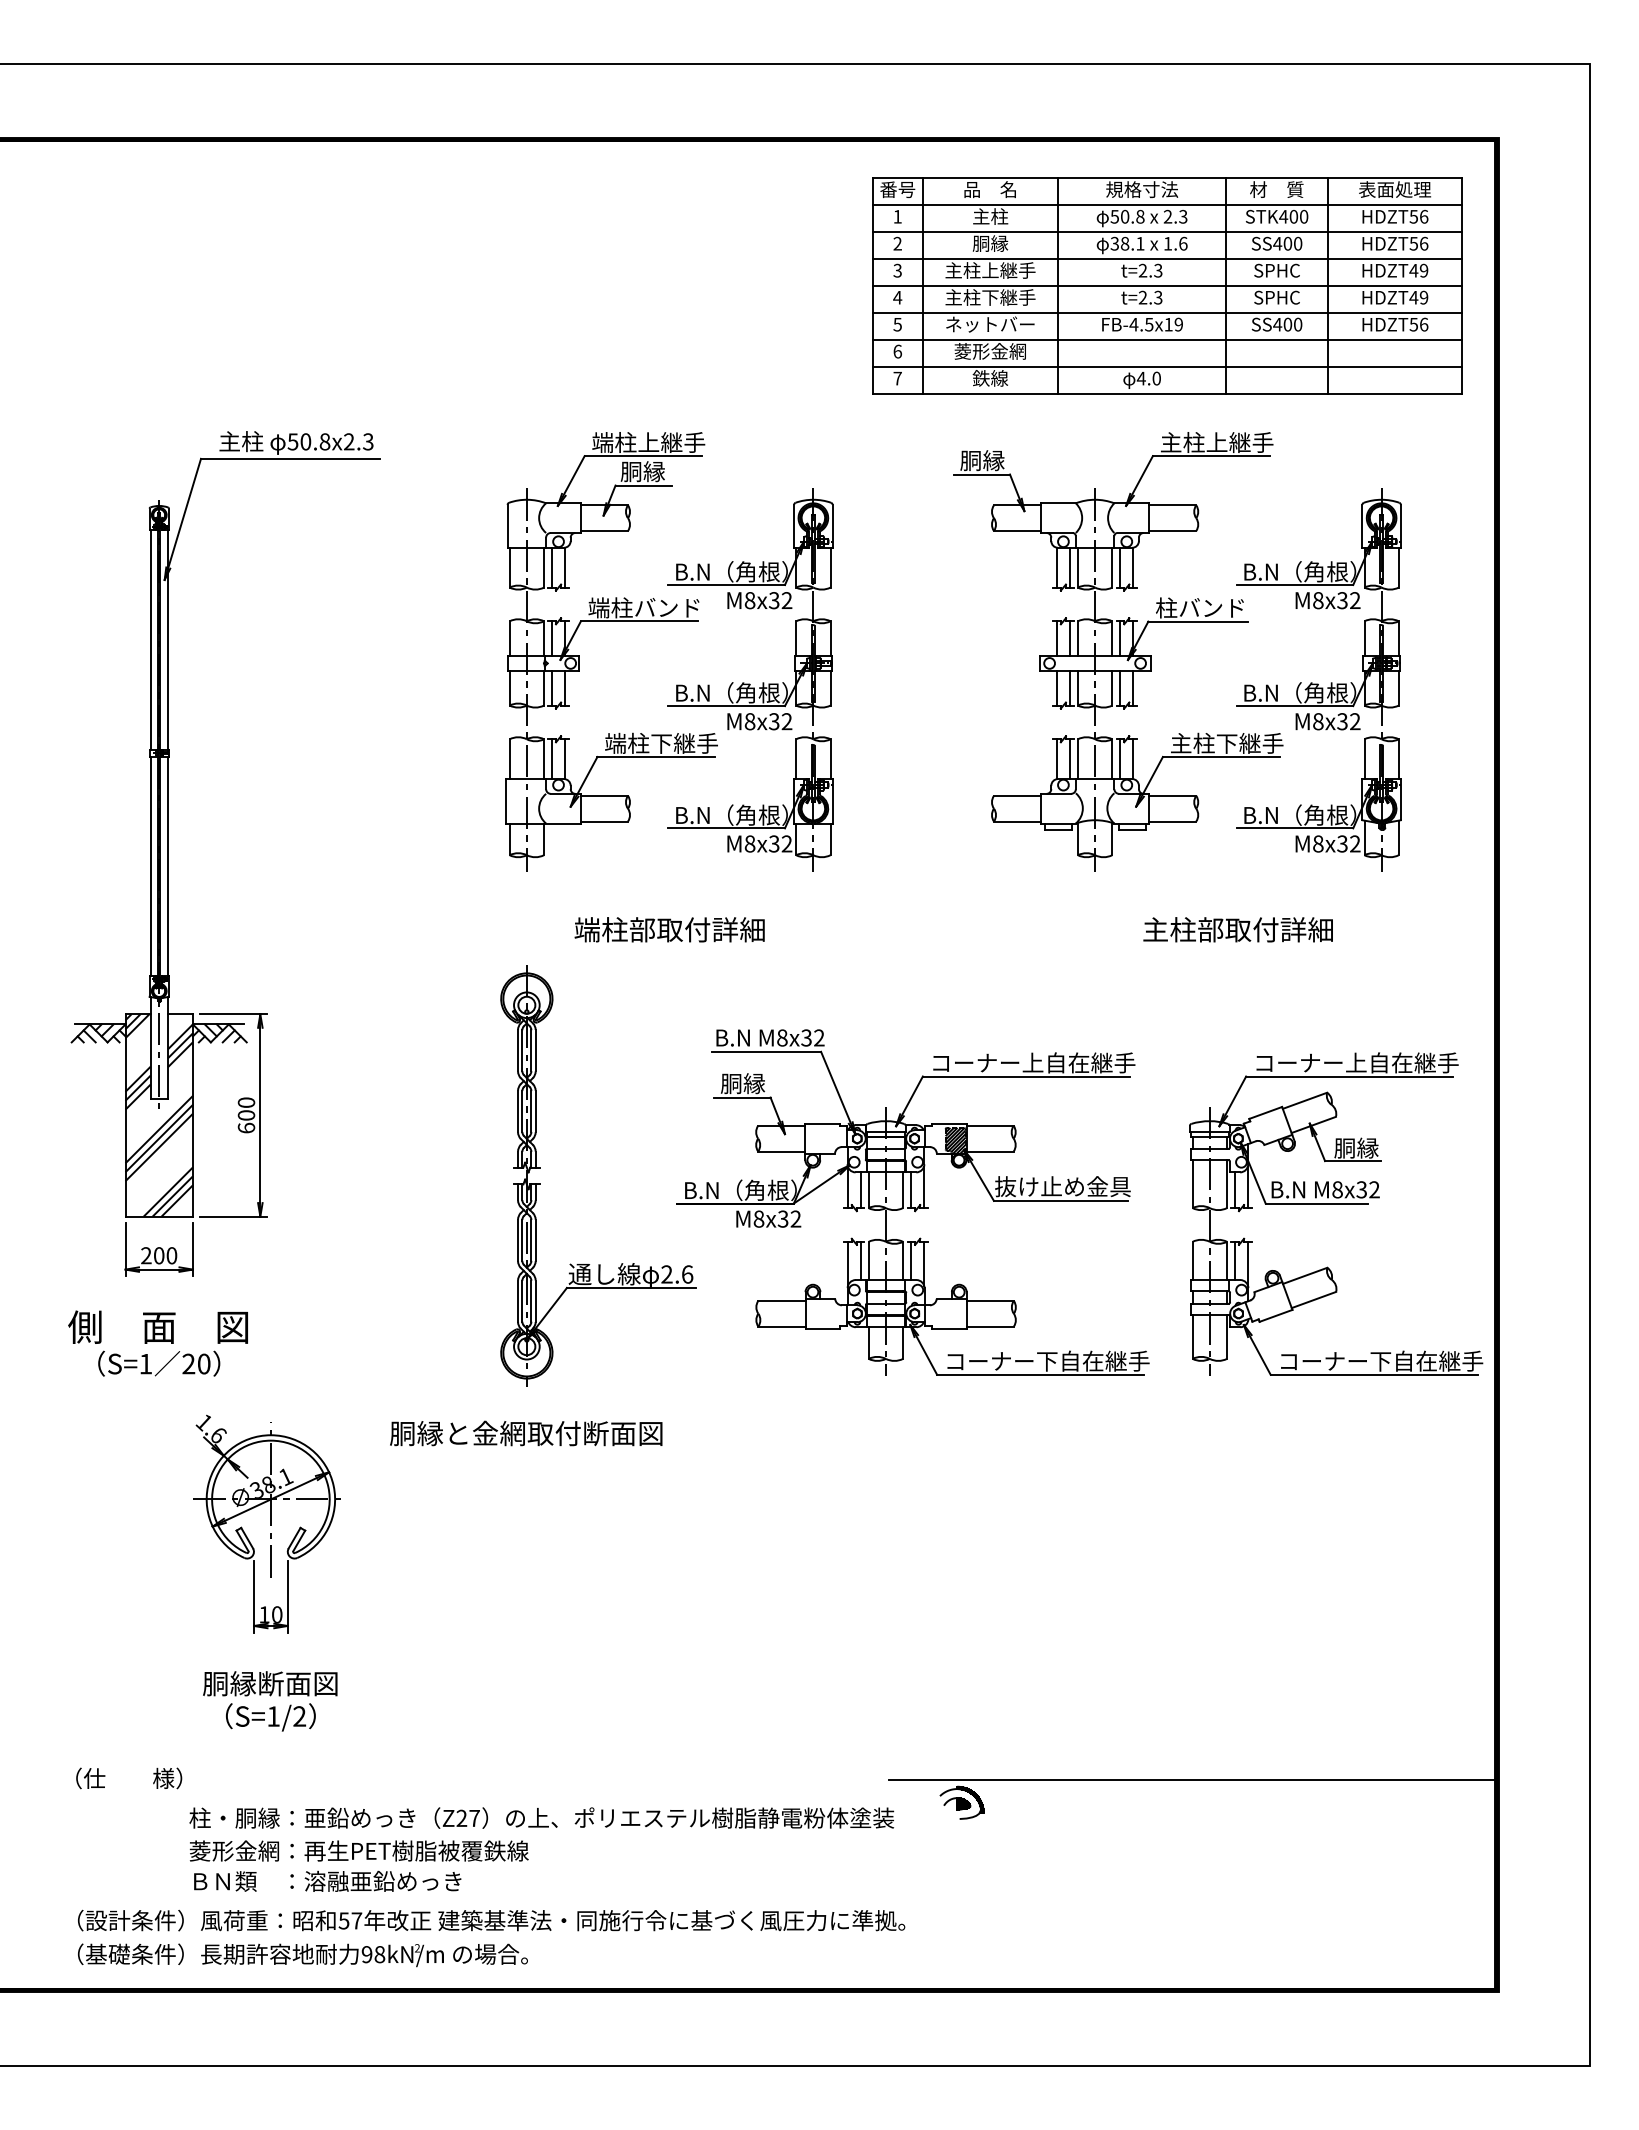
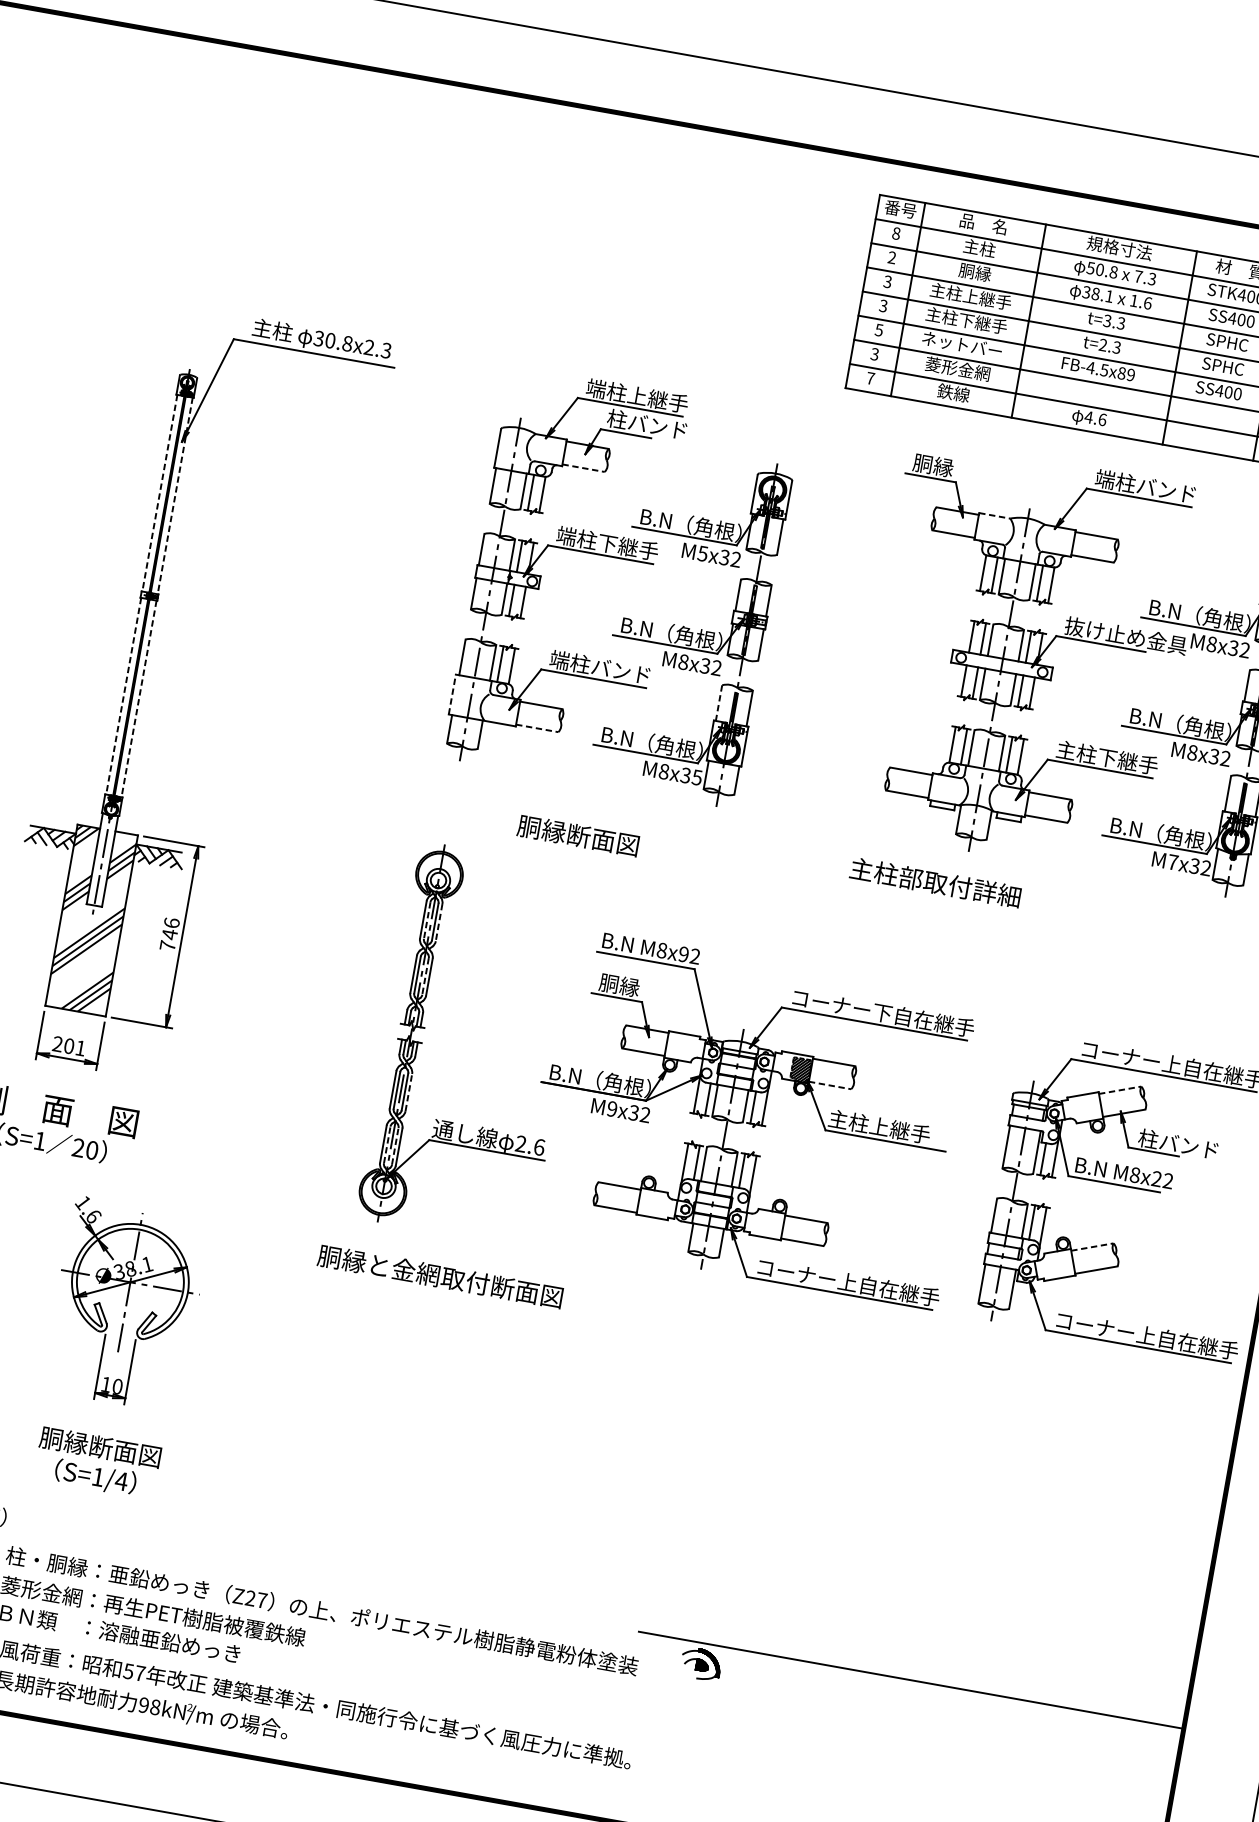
text: (897, 216) -> (896, 233), 1 -> 8
text: (1167, 216) -> (1138, 276), 2.3 -> 7.3
text: (1142, 270) -> (1107, 320), t=2.3 -> t=3.3
text: (897, 297) -> (883, 305), 4 -> 3
text: (1168, 324) -> (1121, 373), FB-4.5x19 -> FB-4.5x89
text: (897, 351) -> (874, 354), 6 -> 3
text: (1156, 378) -> (1102, 419), 4.0 -> 4.6
text: (293, 441) -> (319, 338), 50.8x2.3 -> 30.8x2.3
text: (1216, 442) -> (1145, 486), 主柱上継手 -> 端柱バンド
text: (664, 471) -> (646, 424), 胴縁 -> 柱バンド
line: (1059, 503) -> (995, 516), solid -> dashed
line: (604, 531) -> (583, 468), solid -> dashed
text: (749, 600) -> (702, 553), M8x32 -> M5x32
text: (667, 607) -> (627, 546), 端柱バンド -> 端柱下継手
text: (1223, 607) -> (1125, 635), 柱バンド -> 抜け止め金具
line: (150, 639) -> (159, 492), solid -> dashed
line: (167, 639) -> (175, 495), solid -> dashed
text: (684, 743) -> (621, 671), 端柱下継手 -> 端柱バンド
line: (796, 759) -> (719, 703), solid -> dashed
line: (506, 800) -> (452, 693), solid -> dashed
line: (604, 821) -> (537, 728), solid -> dashed
text: (786, 843) -> (696, 777), M8x32 -> M8x35
text: (1318, 843) -> (1173, 861), M8x32 -> M7x32
line: (150, 866) -> (123, 696), solid -> dashed
line: (167, 866) -> (138, 698), solid -> dashed
text: (669, 929) -> (578, 835), 端柱部取付詳細 -> 胴縁断面図
text: (1237, 929) -> (934, 882), moved
text: (806, 1037) -> (683, 954), M8x32 -> M8x92
line: (535, 1050) -> (439, 922), solid -> dashed
line: (522, 1051) -> (427, 921), solid -> dashed
text: (1032, 1062) -> (882, 1012), コーナー上自在継手 -> コーナー下自在継手
line: (1304, 1100) -> (1119, 1089), solid -> dashed
line: (531, 1112) -> (425, 977), solid -> dashed
text: (246, 1115) -> (169, 934), 600 -> 746
text: (1378, 1147) -> (1178, 1143), 胴縁 -> 柱バンド
line: (990, 1151) -> (830, 1085), solid -> dashed
text: (1062, 1186) -> (889, 1128), 抜け止め金具 -> 主柱上継手
text: (1361, 1190) -> (1156, 1179), M8x32 -> M8x22
text: (758, 1218) -> (611, 1108), M8x32 -> M9x32
line: (535, 1240) -> (408, 1092), solid -> dashed
text: (171, 1255) -> (80, 1047), 200 -> 201
line: (1305, 1275) -> (1092, 1246), solid -> dashed
line: (522, 1300) -> (387, 1144), solid -> dashed
line: (531, 1300) -> (395, 1145), solid -> dashed
text: (1047, 1361) -> (847, 1282), コーナー下自在継手 -> コーナー上自在継手
text: (1380, 1361) -> (1146, 1335), コーナー下自在継手 -> コーナー上自在継手
text: (526, 1433) -> (440, 1276), moved
text: (299, 1716) -> (121, 1481), S=1/2 -> S=1/4

